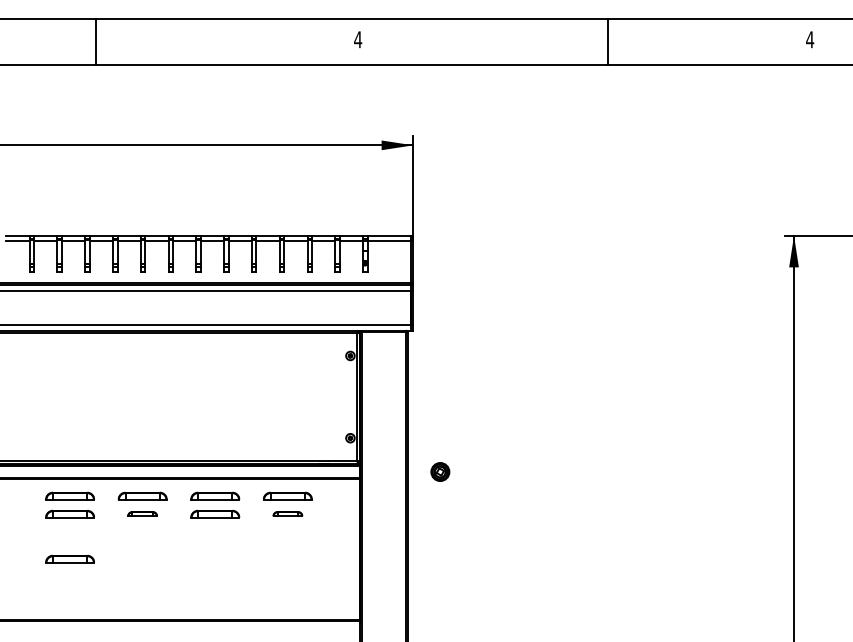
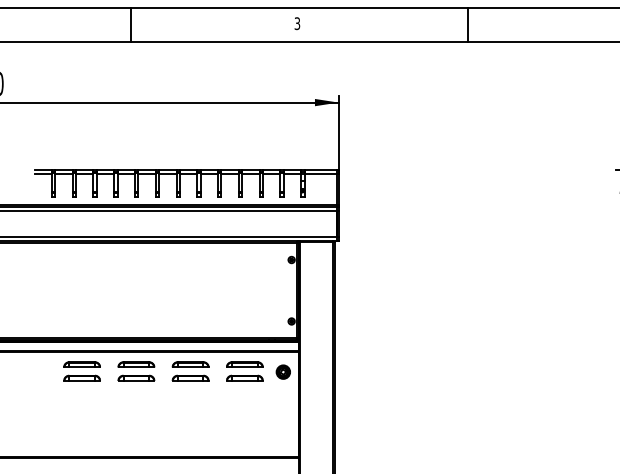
text: (358, 39) -> (297, 23), 4 -> 3
line: (95, 41) -> (130, 24), moved
line: (607, 41) -> (468, 24), moved
part: (440, 471) -> (283, 371), moved
part: (142, 513) -> (136, 377), size x1.67
part: (287, 513) -> (244, 377), size x1.67
part: (69, 558) -> (81, 411), removed

